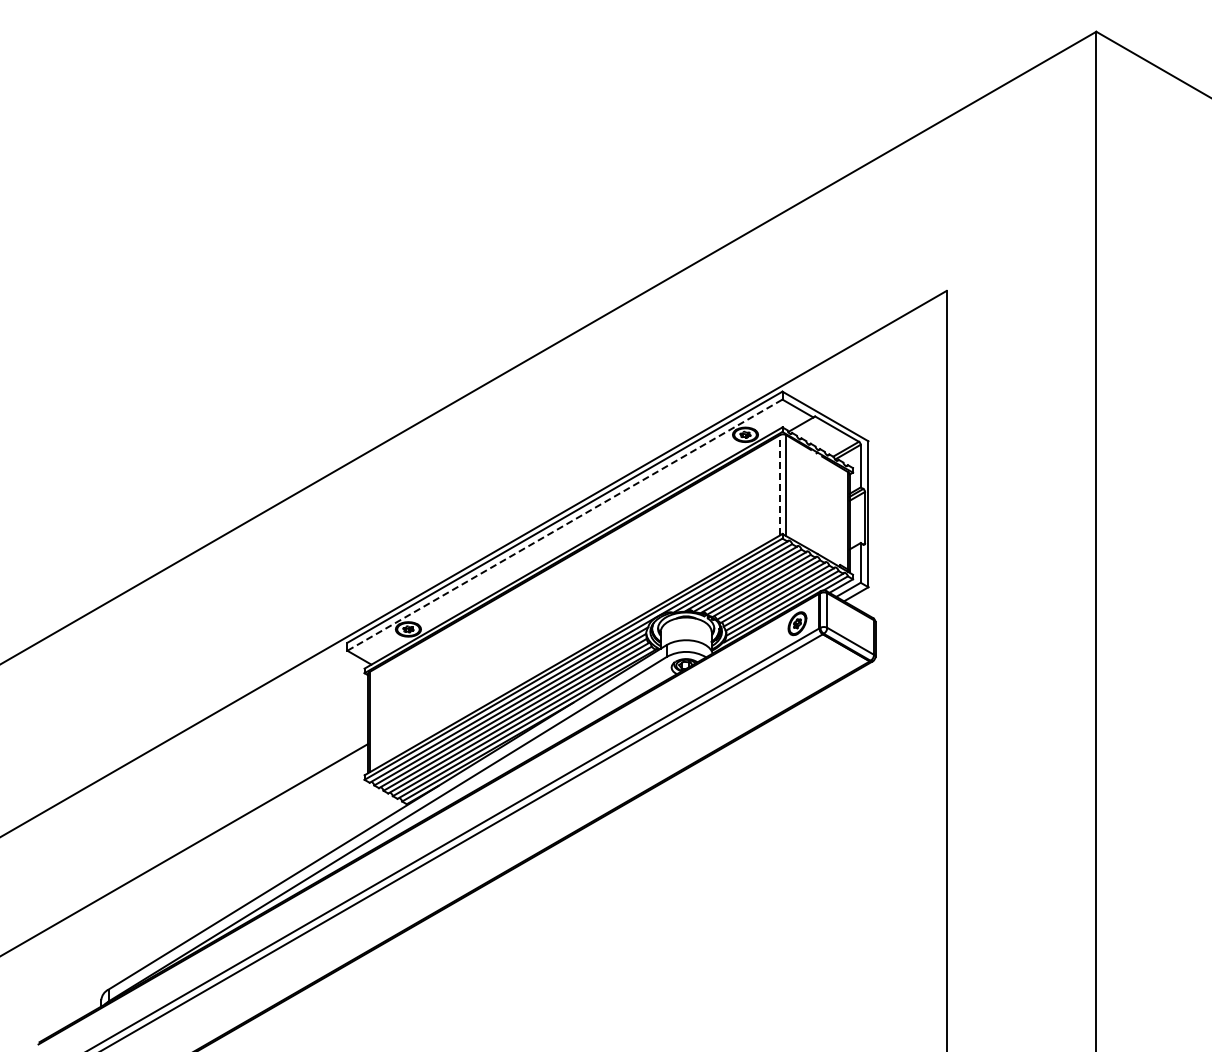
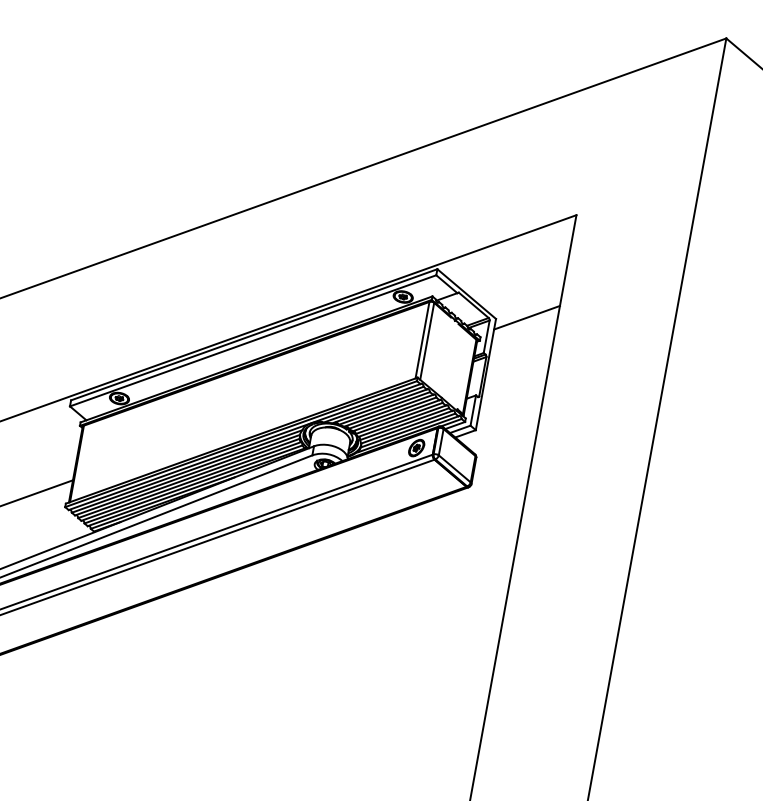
line: (907, 432) -> (526, 317), added
line: (779, 484) -> (422, 339), dashed -> solid
line: (565, 524) -> (253, 340), dashed -> solid

